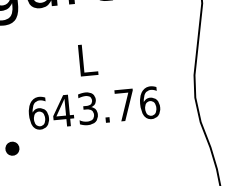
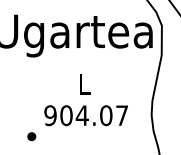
text: (94, 107) -> (86, 115), 643.76 -> 904.07

